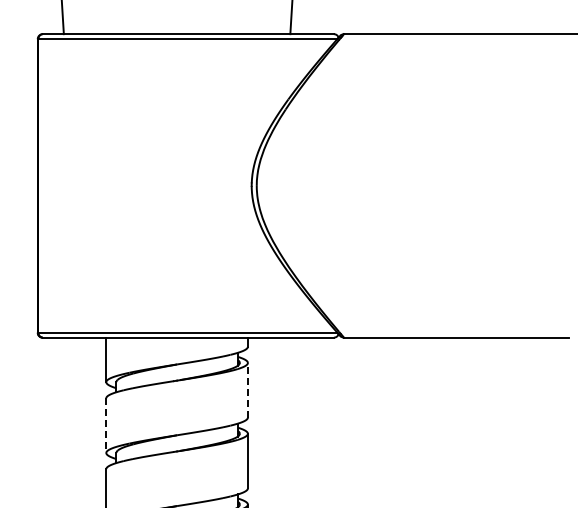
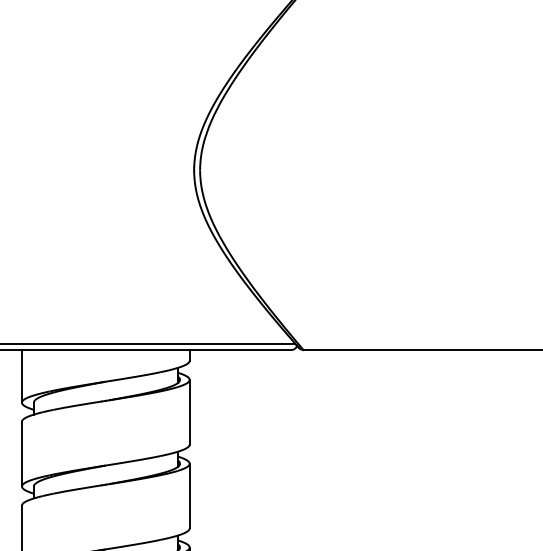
line: (247, 389) -> (189, 411), dashed -> solid
line: (106, 426) -> (22, 455), dashed -> solid

